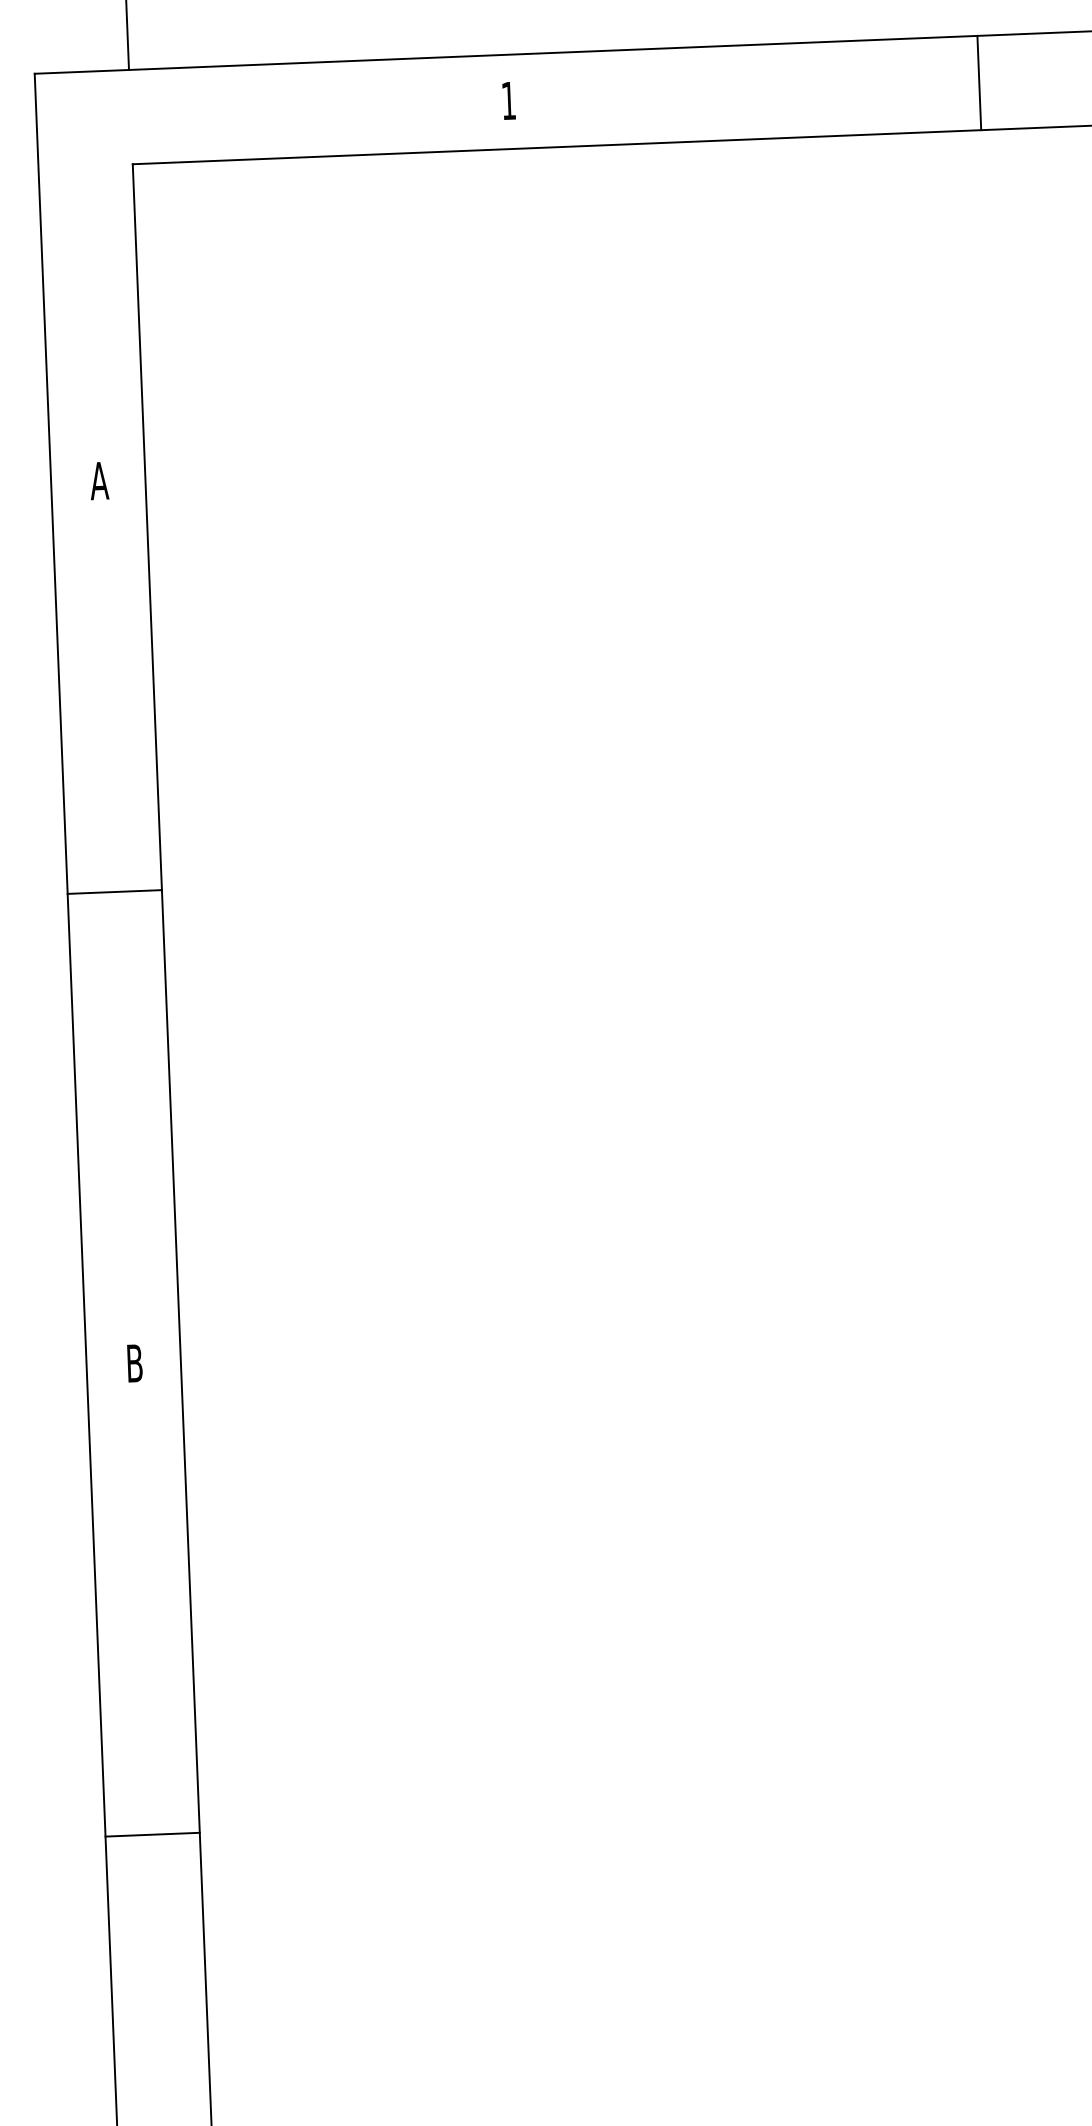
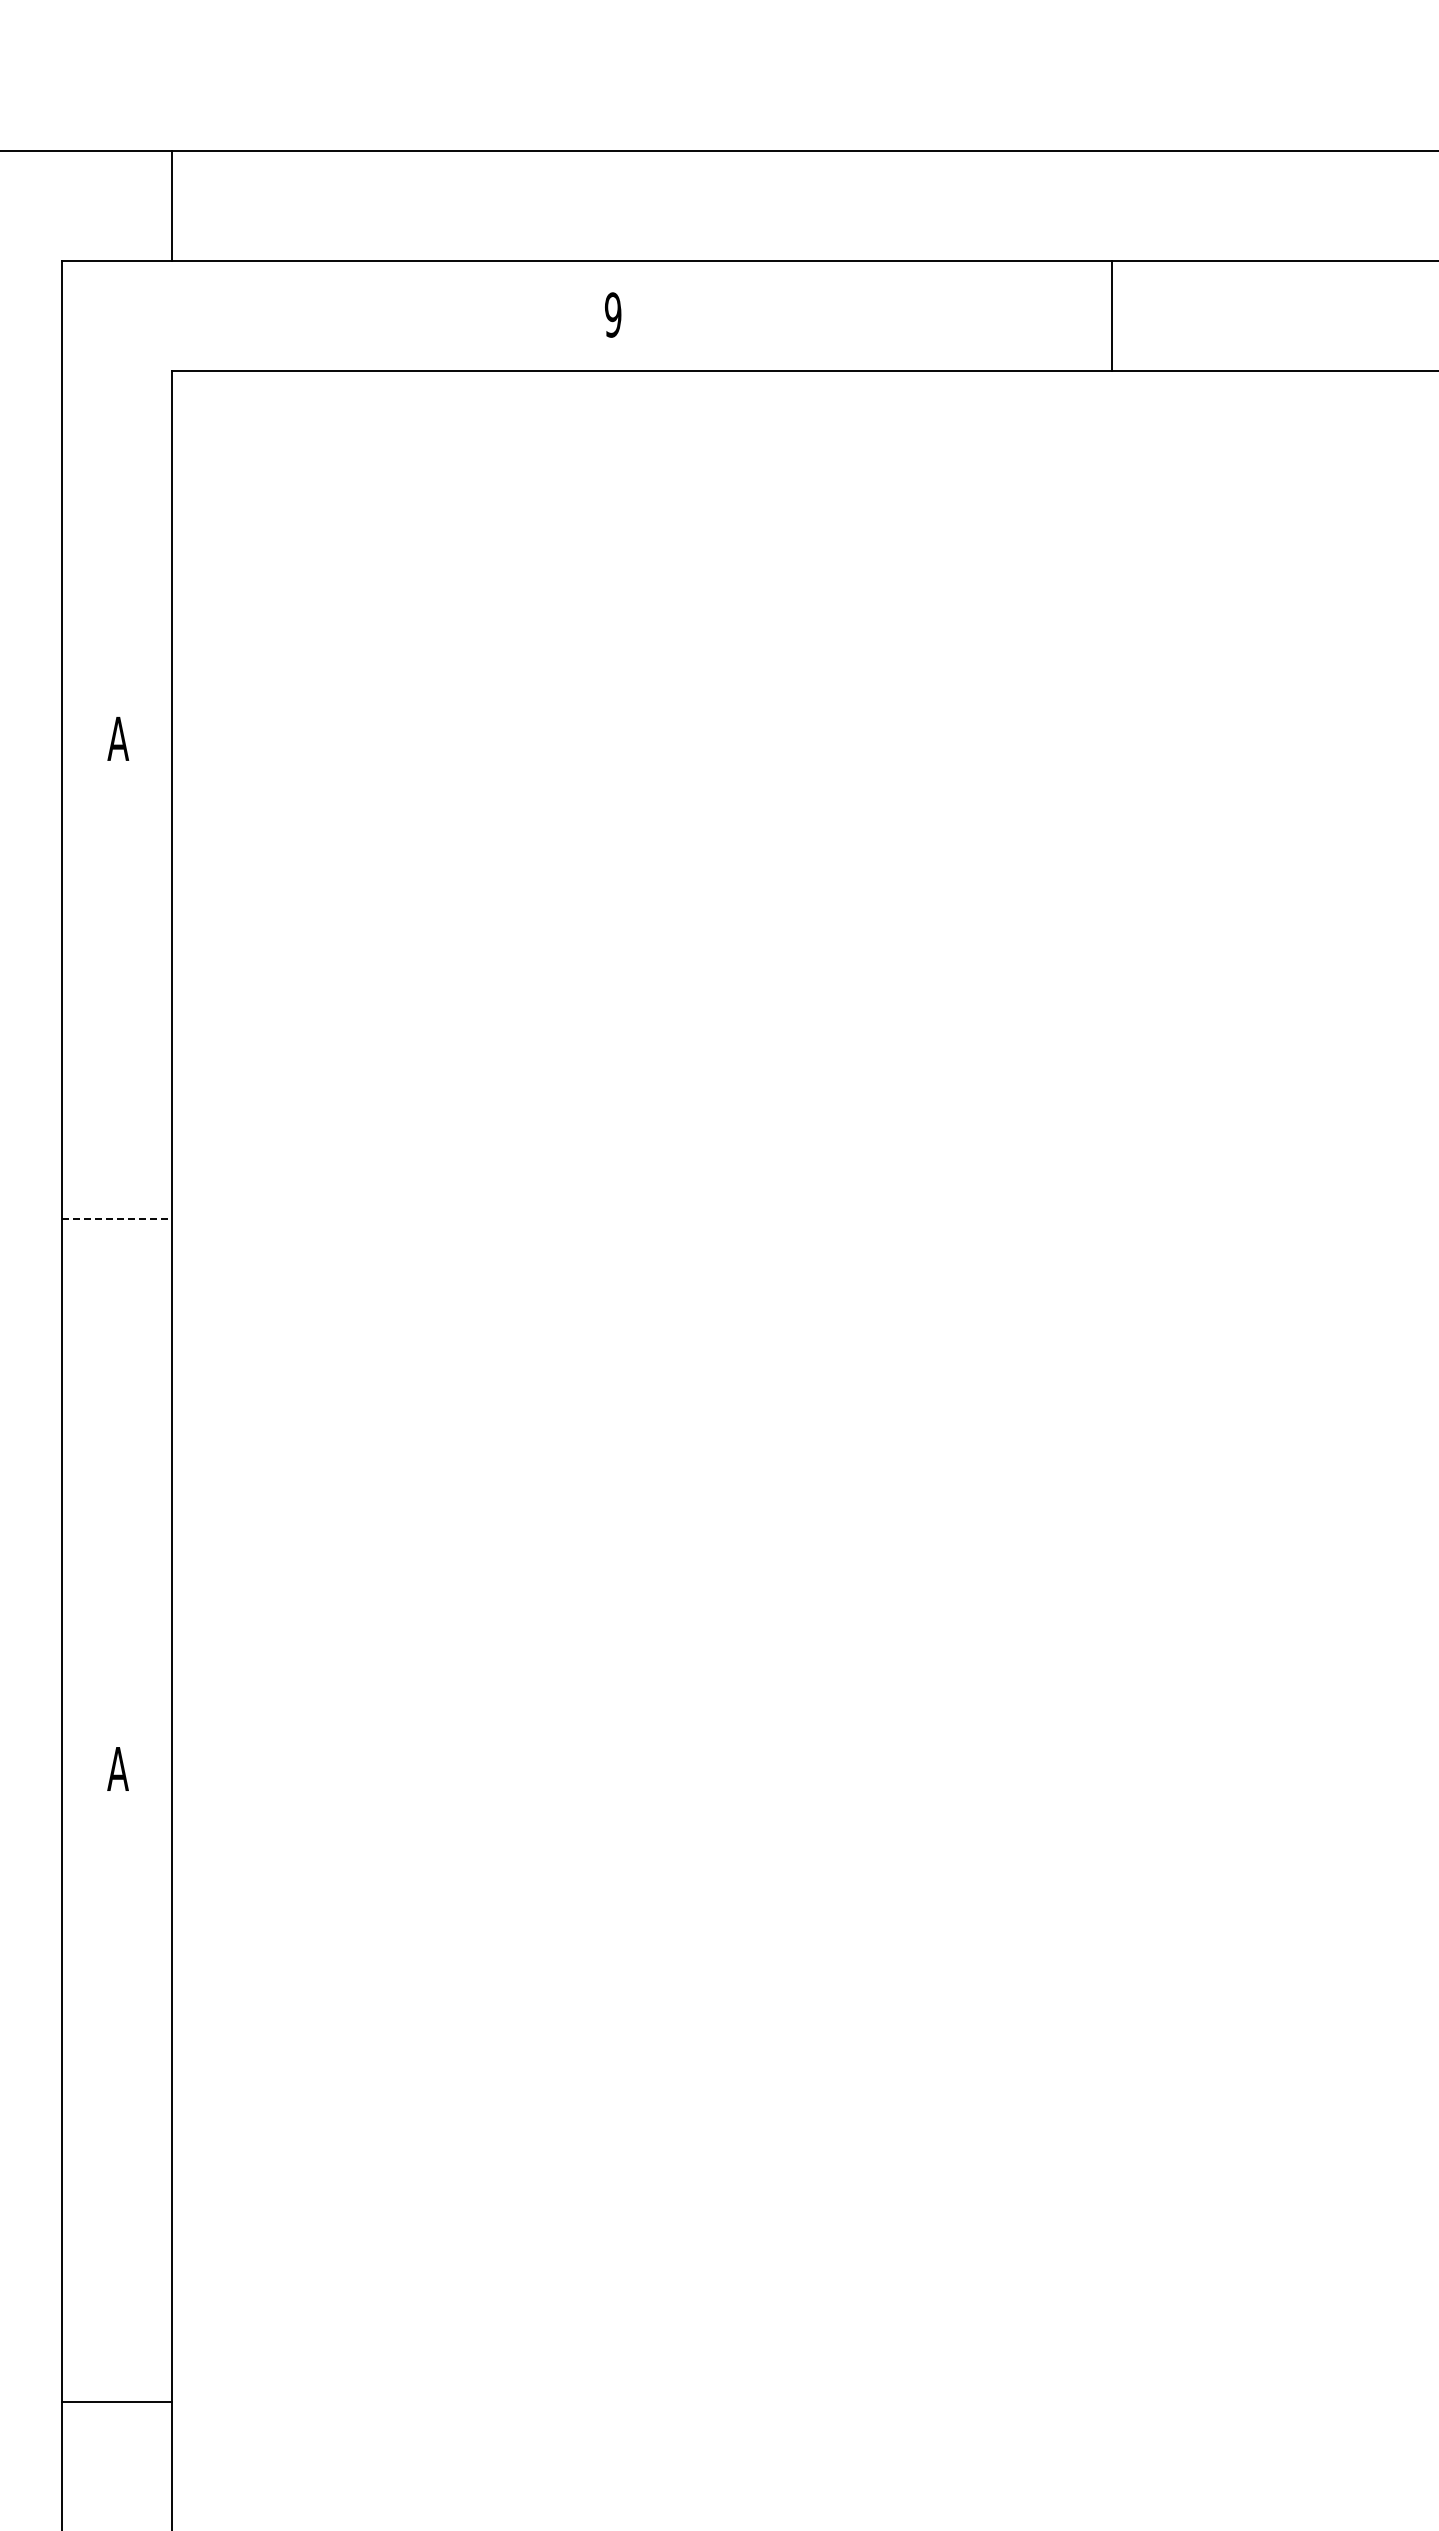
line: (979, 83) -> (1112, 316), moved
text: (509, 100) -> (613, 314), 1 -> 9
line: (115, 891) -> (117, 1218), solid -> dashed
text: (134, 1363) -> (117, 1768), B -> A
line: (152, 1835) -> (116, 2402), moved

